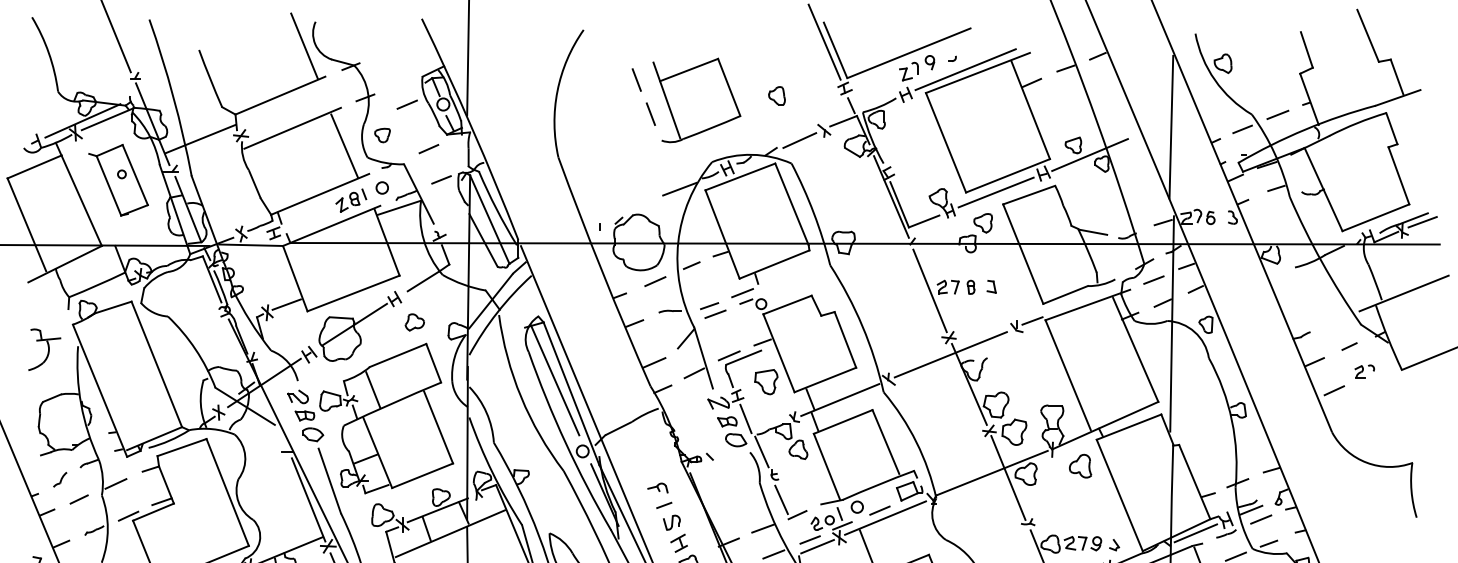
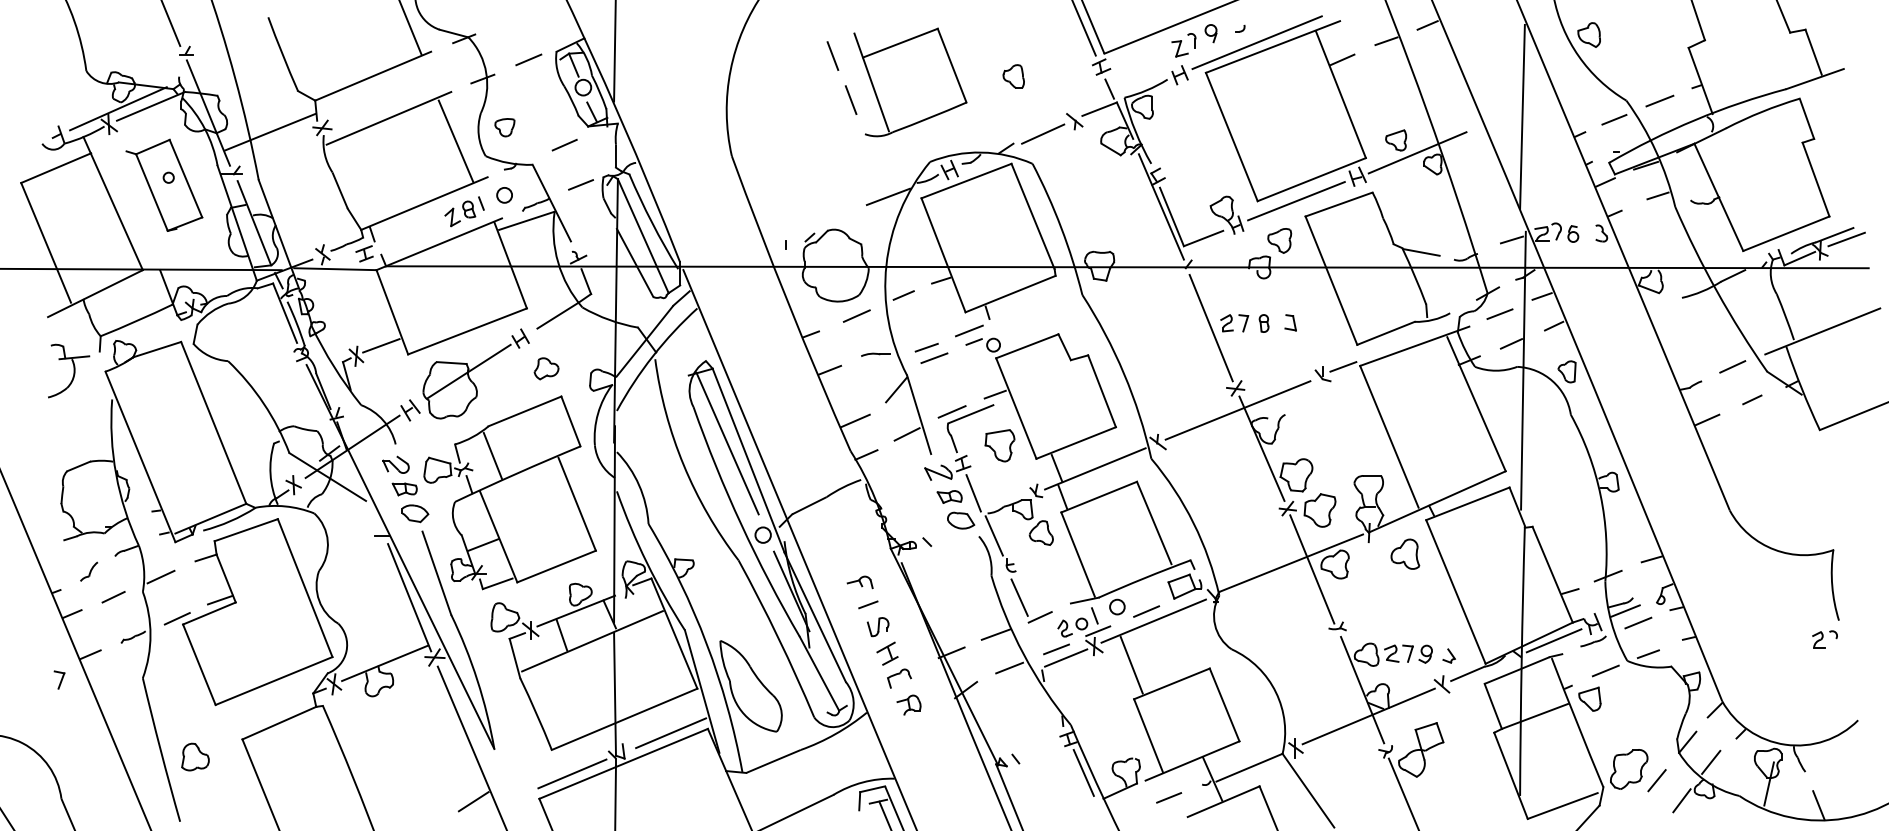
line: (407, 104) -> (528, 59), moved
part: (45, 349) -> (69, 370), moved
part: (1364, 371) -> (1824, 639), moved
line: (1334, 390) -> (1732, 366), moved

